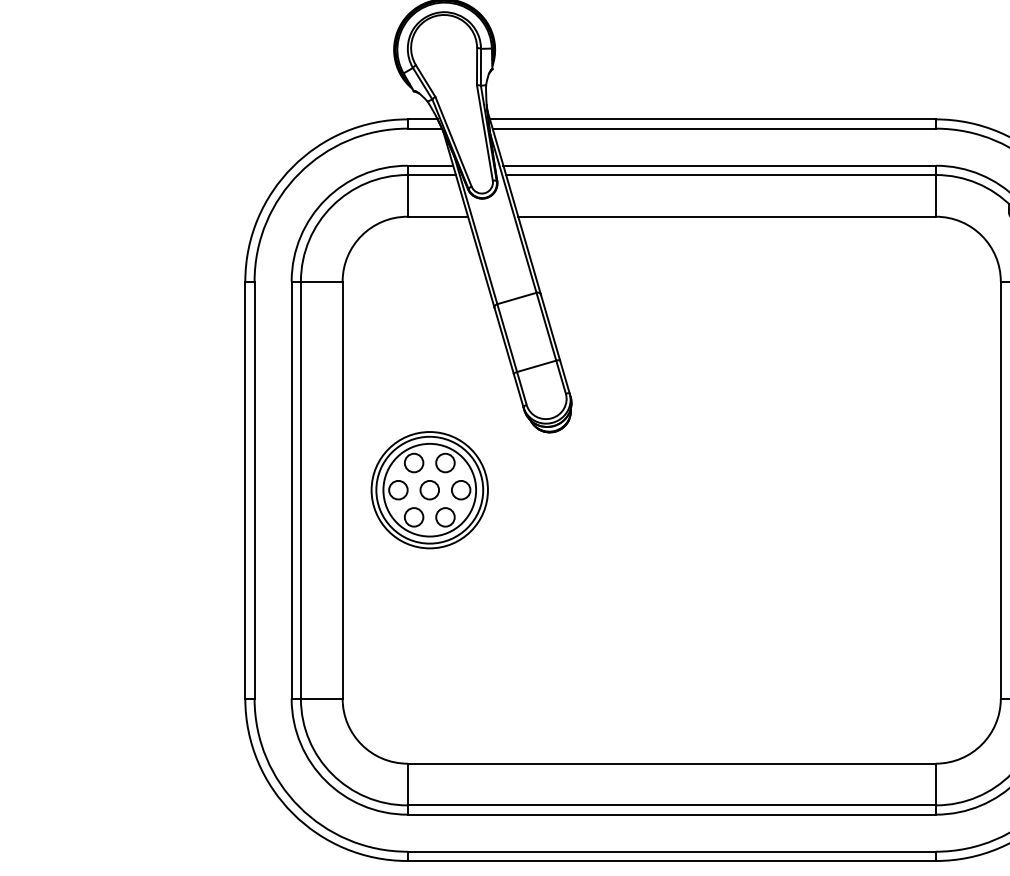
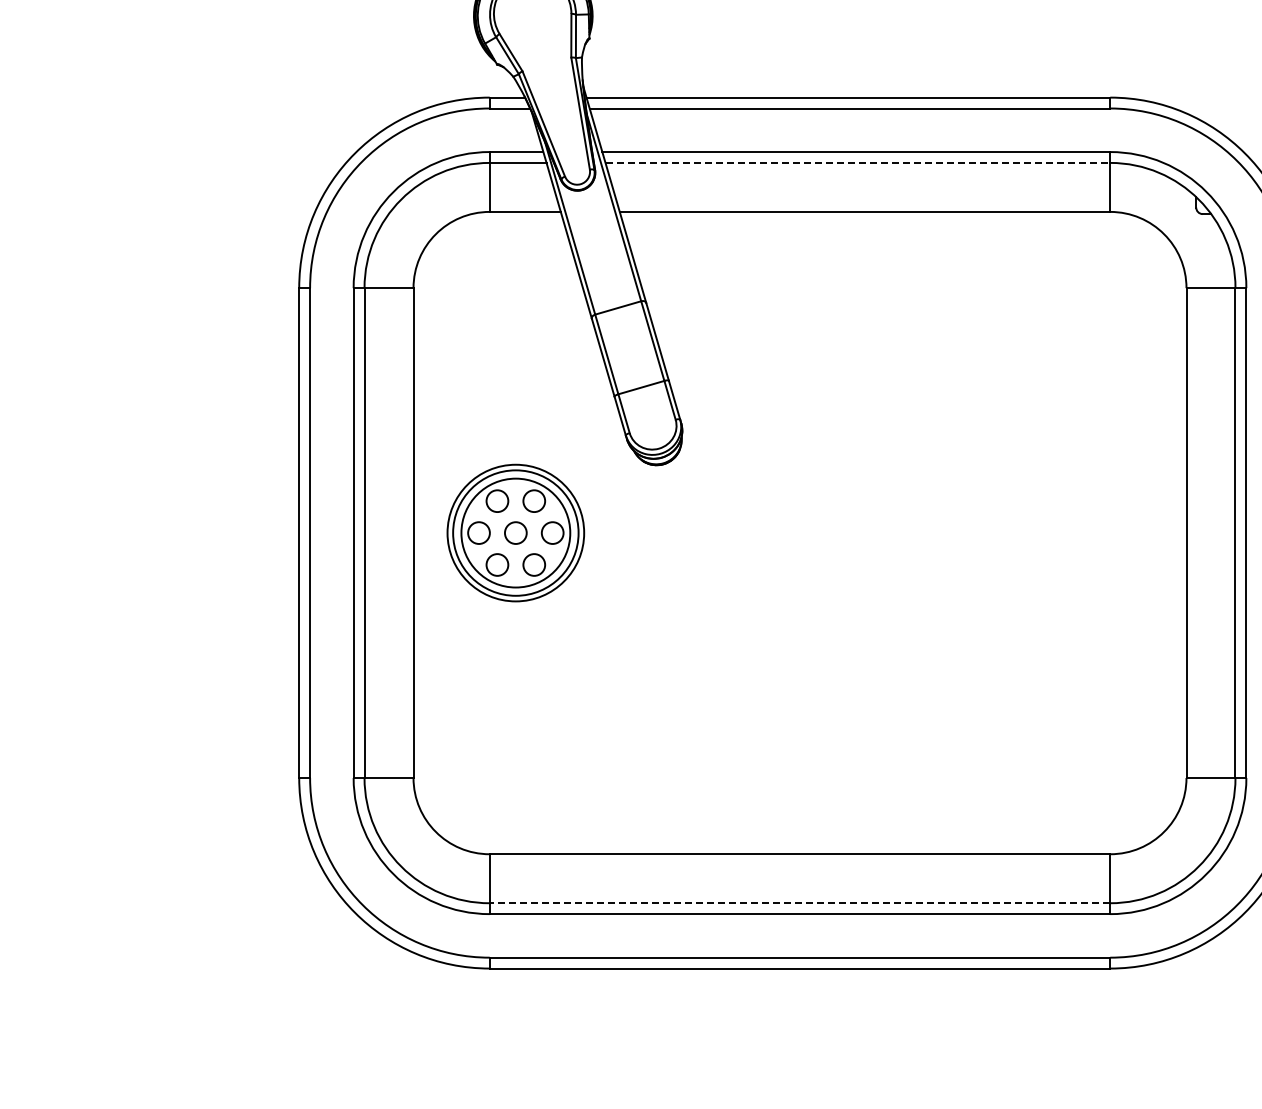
line: (721, 174) -> (858, 162), solid -> dashed
line: (671, 805) -> (799, 903), solid -> dashed

